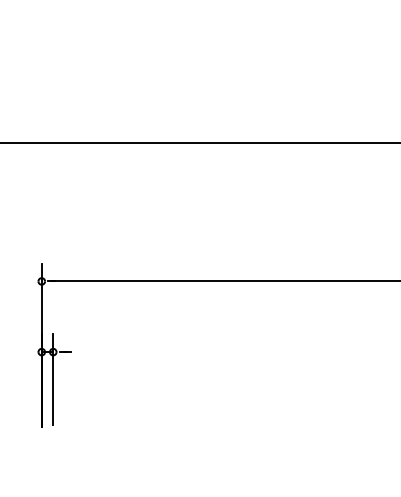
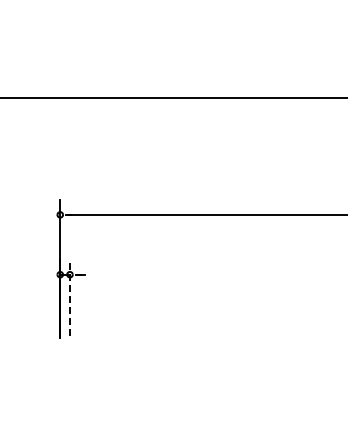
line: (52, 379) -> (69, 297), solid -> dashed

